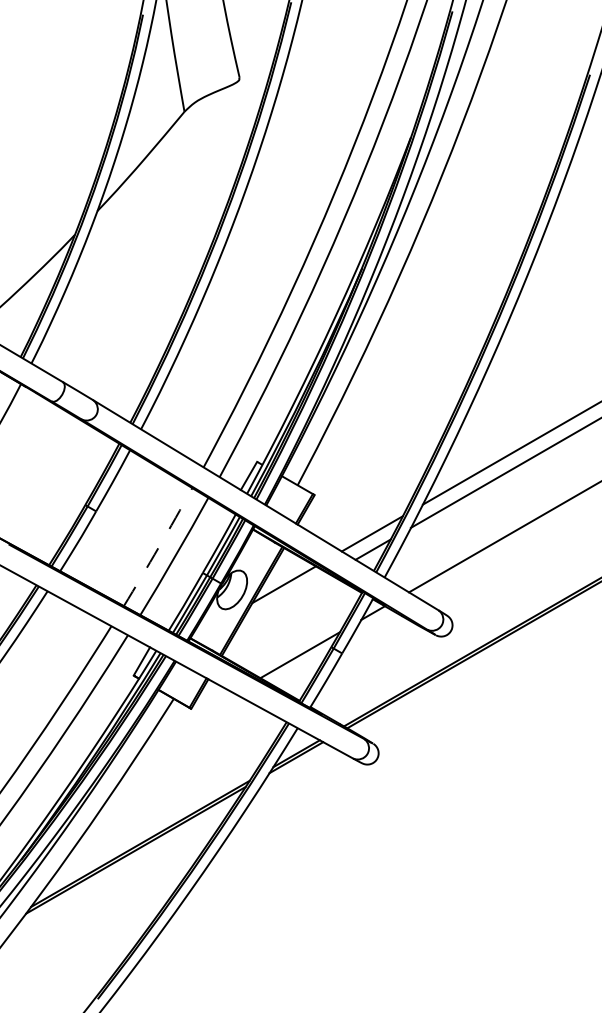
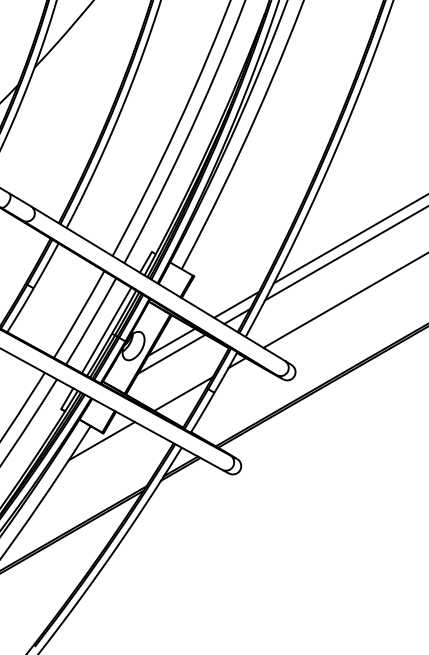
arc: (158, 547) -> (79, 314), dashed -> solid
line: (195, 568) -> (106, 330), added
line: (284, 600) -> (172, 353), added
line: (188, 719) -> (101, 441), added

